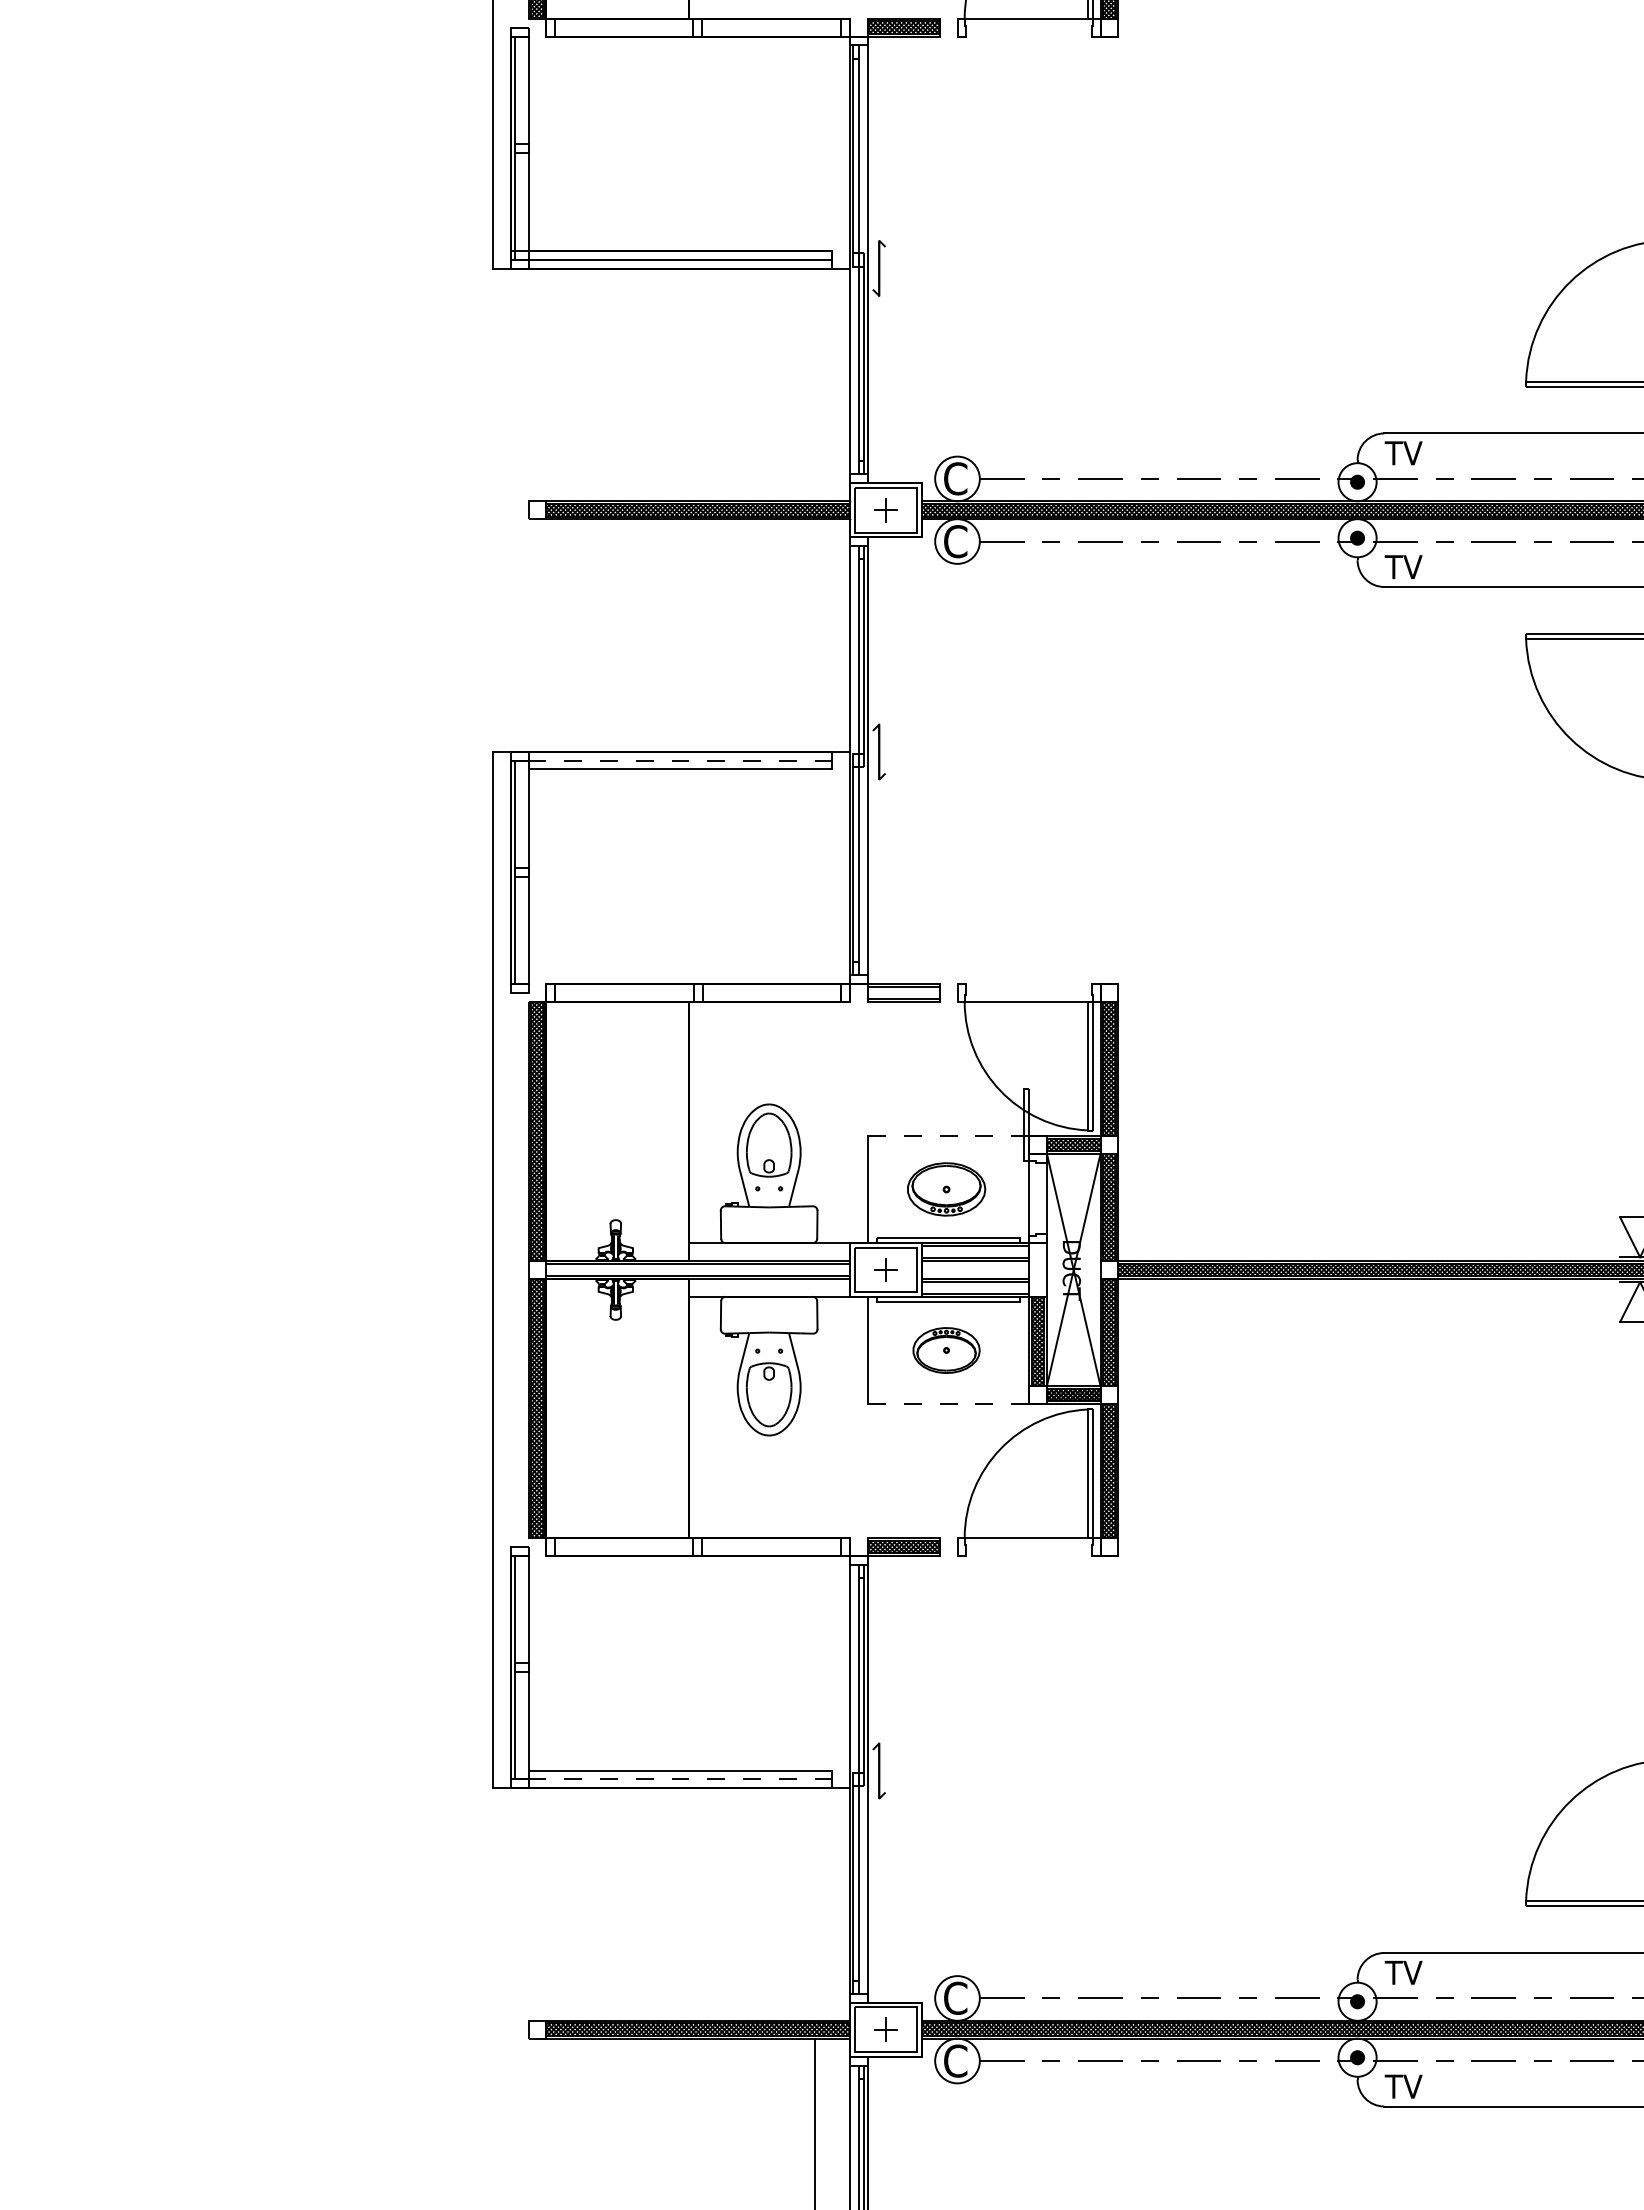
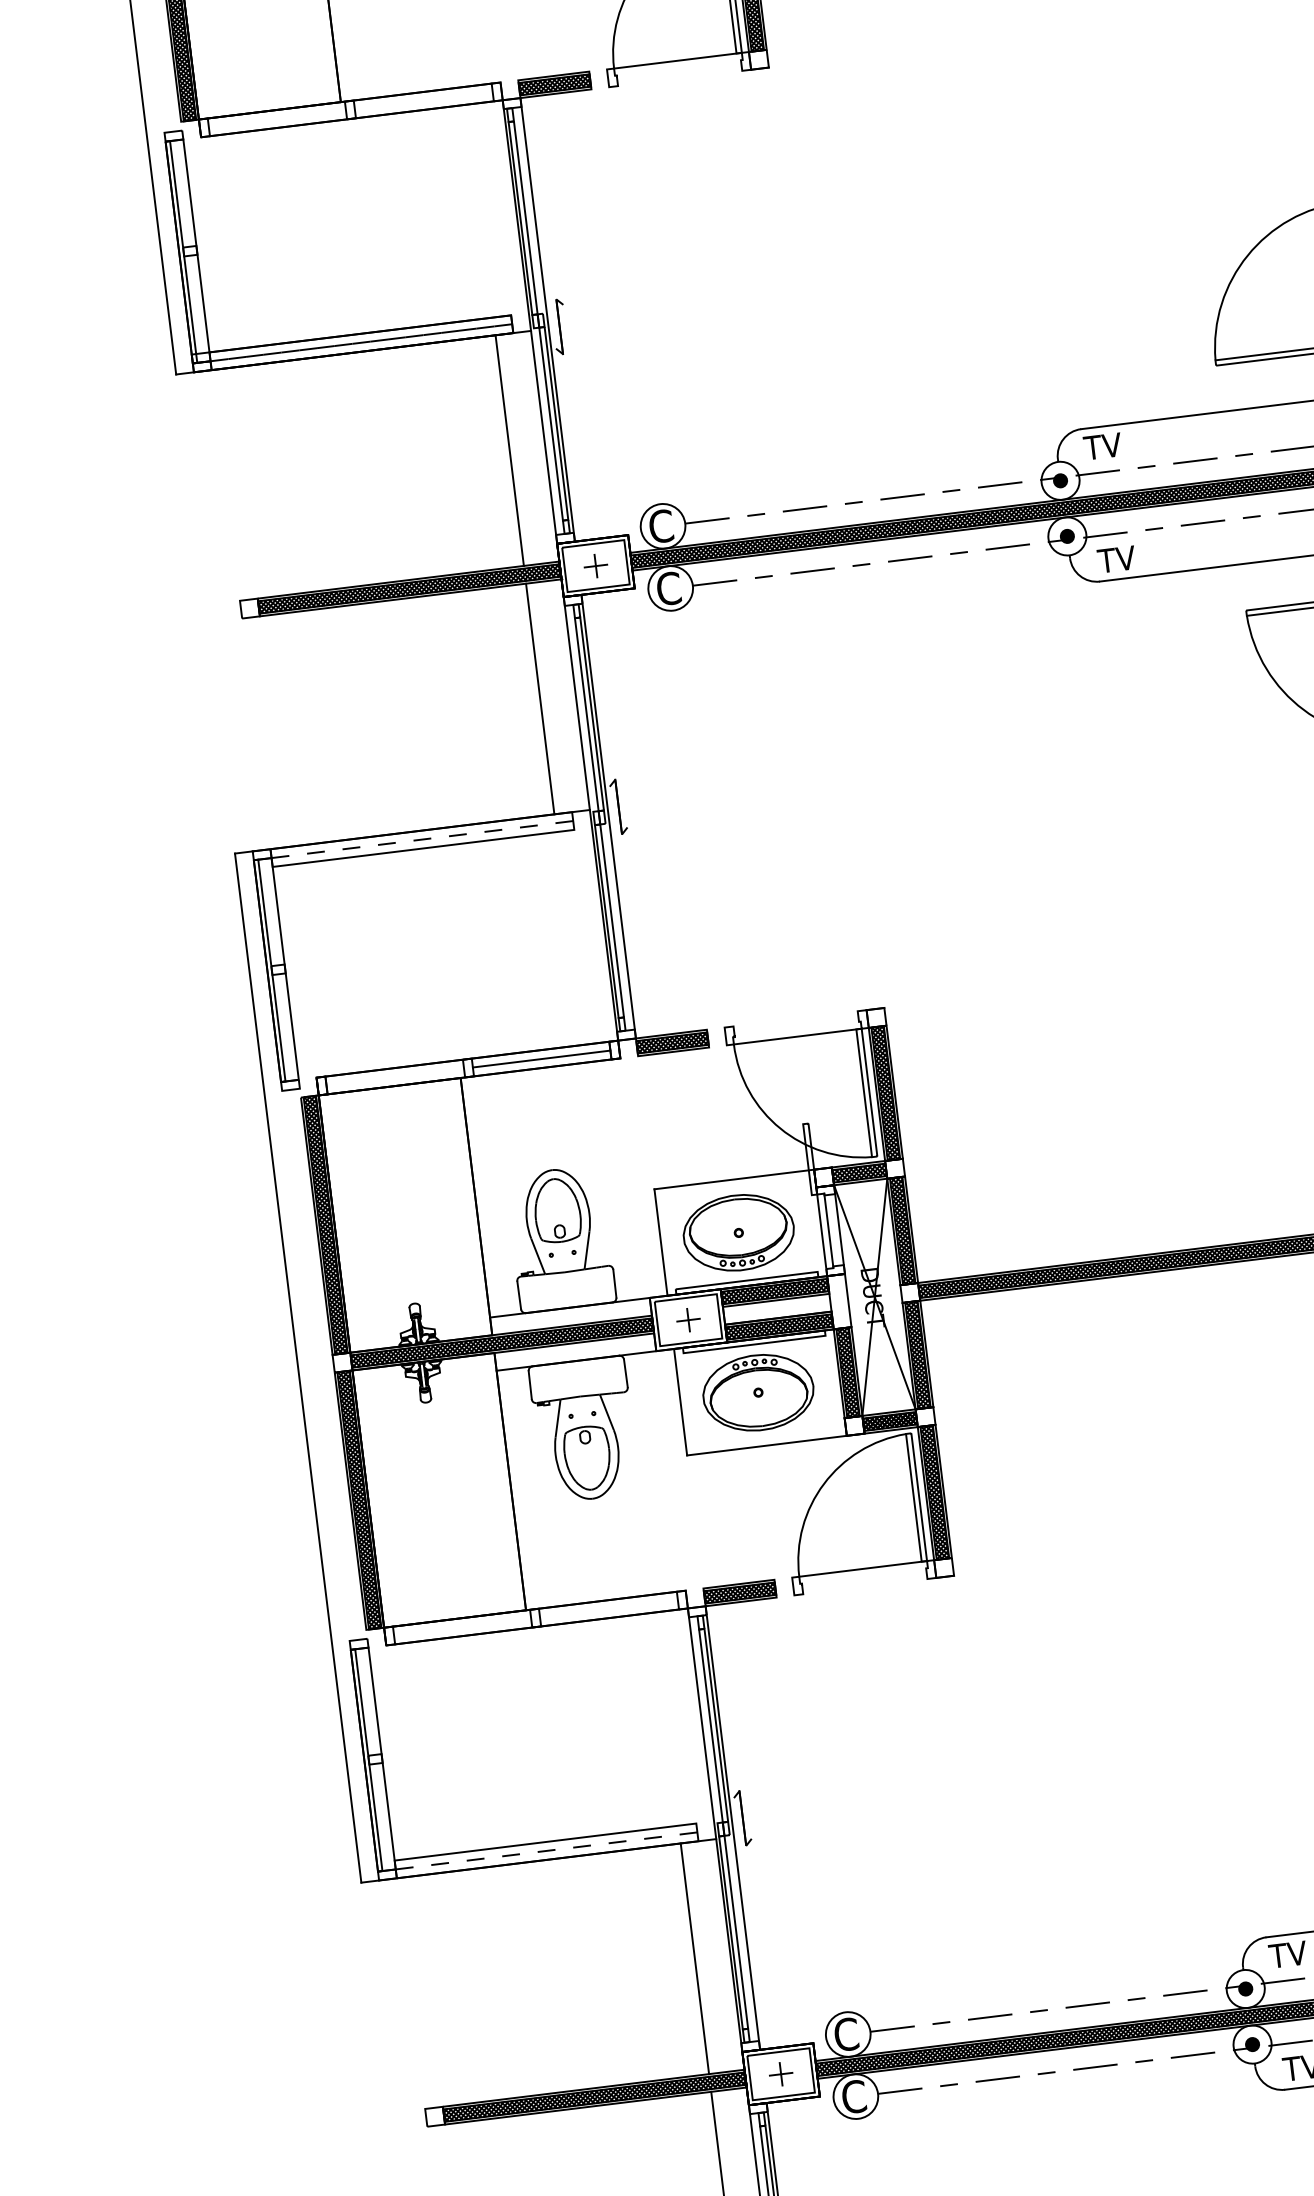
line: (814, 384) -> (509, 450), added
line: (814, 635) -> (540, 699), added
line: (771, 992) -> (541, 1058), added
hatch: (903, 992) -> (672, 1042), added
line: (948, 1135) -> (734, 1179), dashed -> solid
part: (946, 1189) -> (738, 1232), size x1.43
line: (1036, 1197) -> (829, 1229), added
hatch: (975, 1251) -> (775, 1290), added
hatch: (698, 1269) -> (502, 1342), added
hatch: (975, 1287) -> (779, 1326), added
part: (946, 1350) -> (758, 1392), size x1.67
line: (948, 1404) -> (766, 1446), dashed -> solid
line: (814, 1904) -> (694, 1958), added

